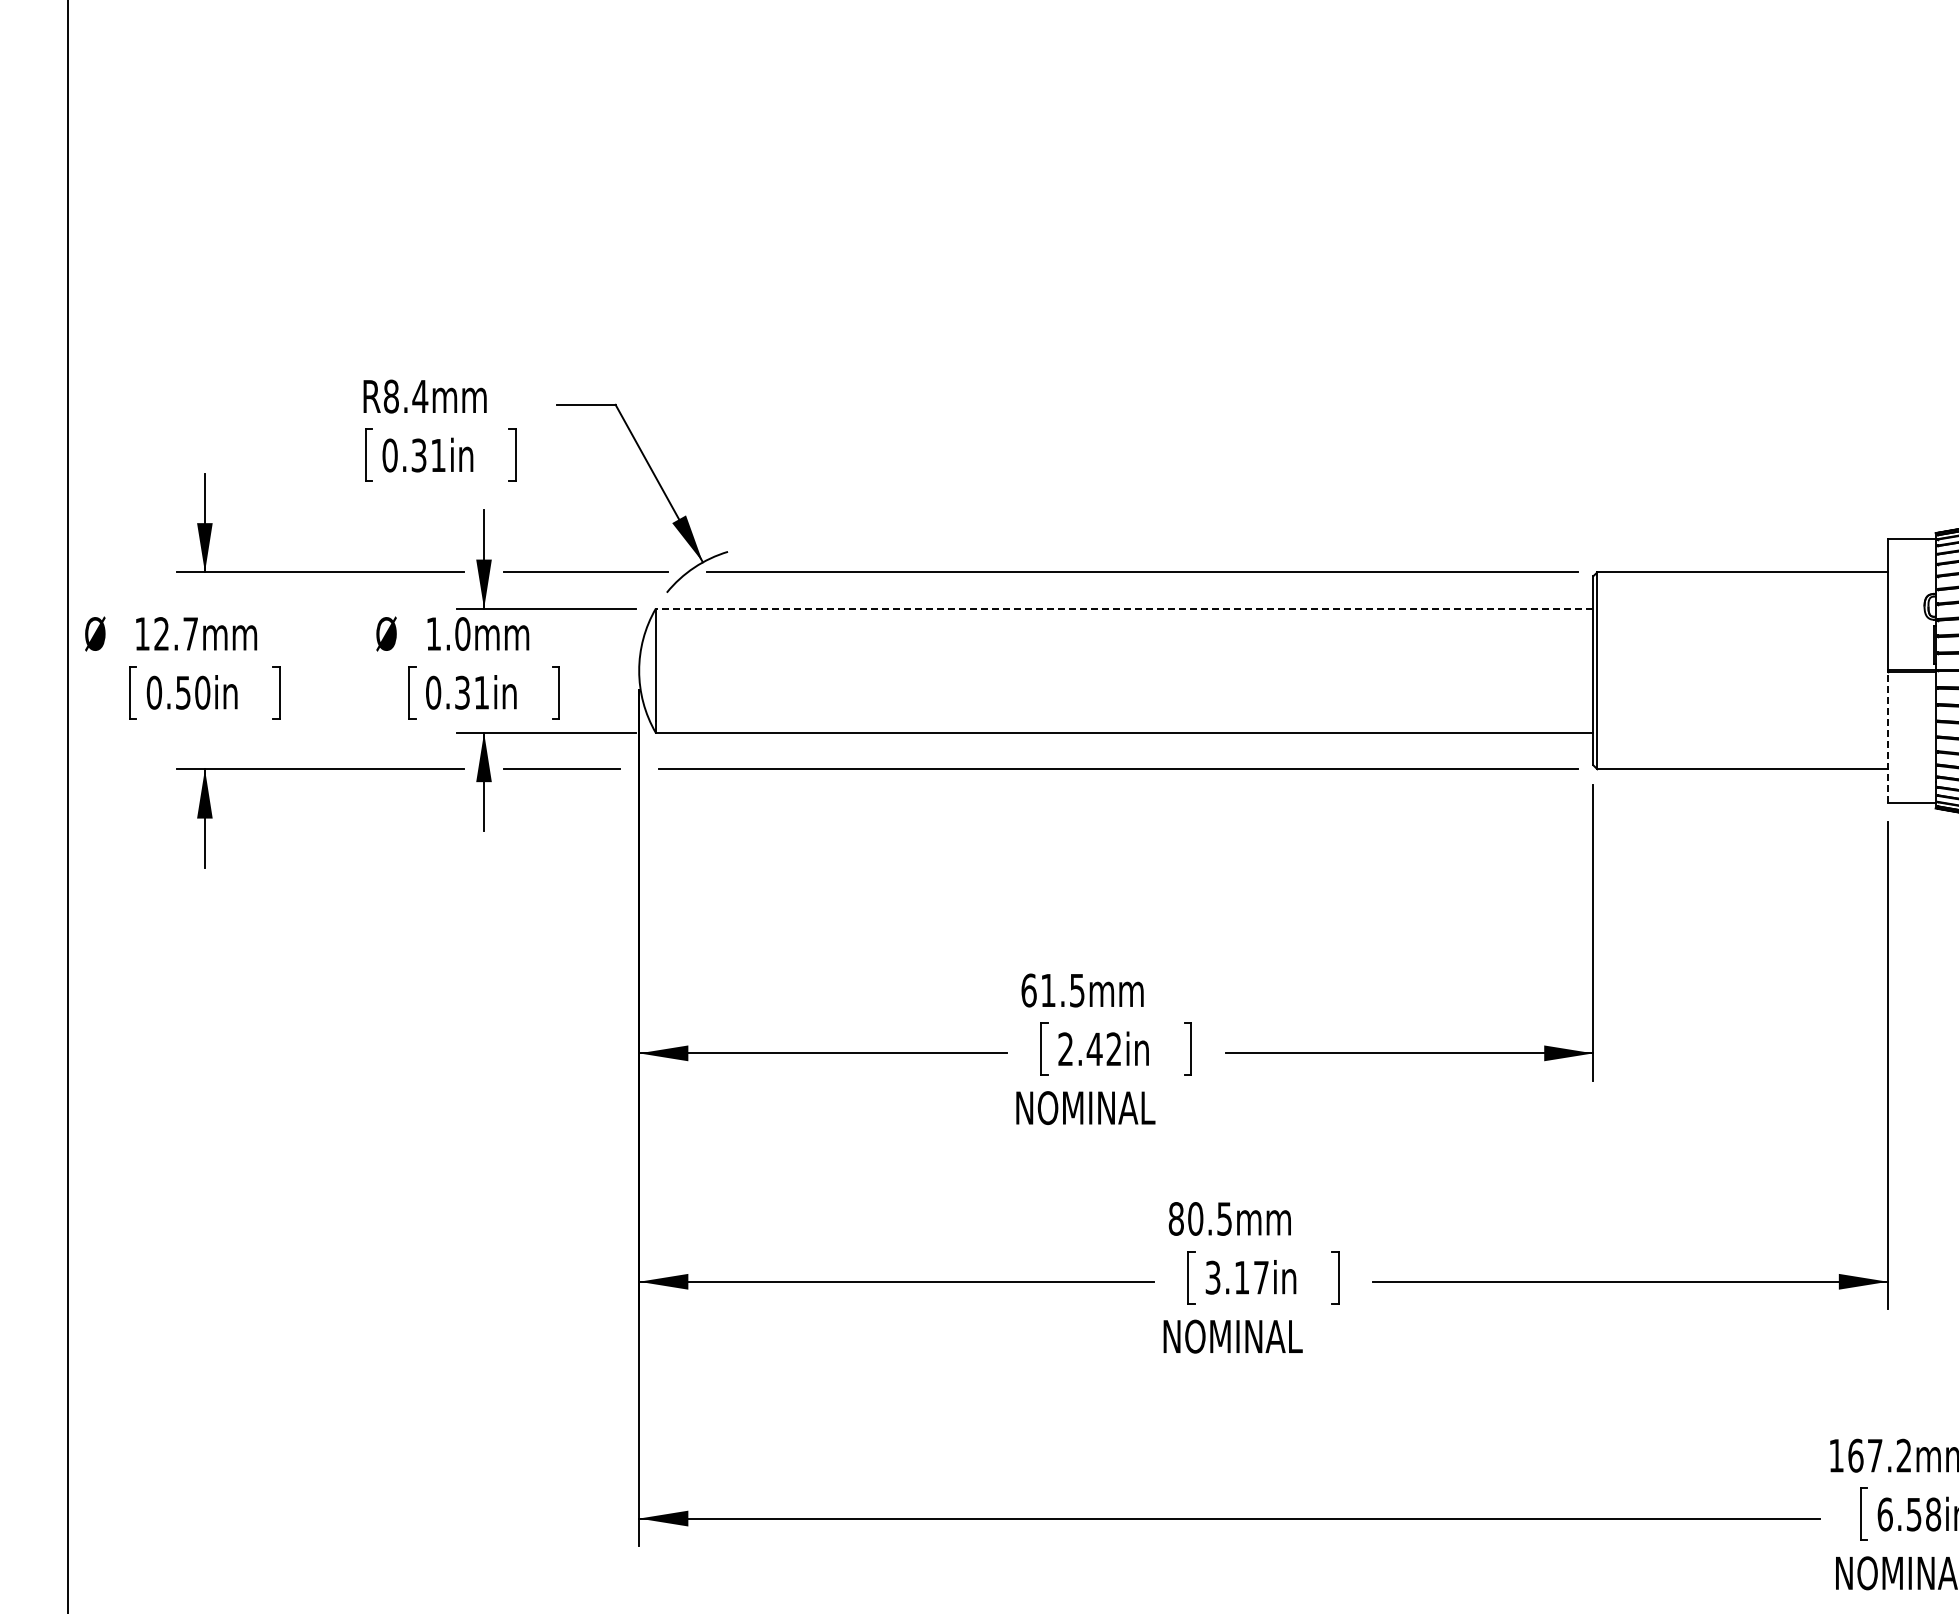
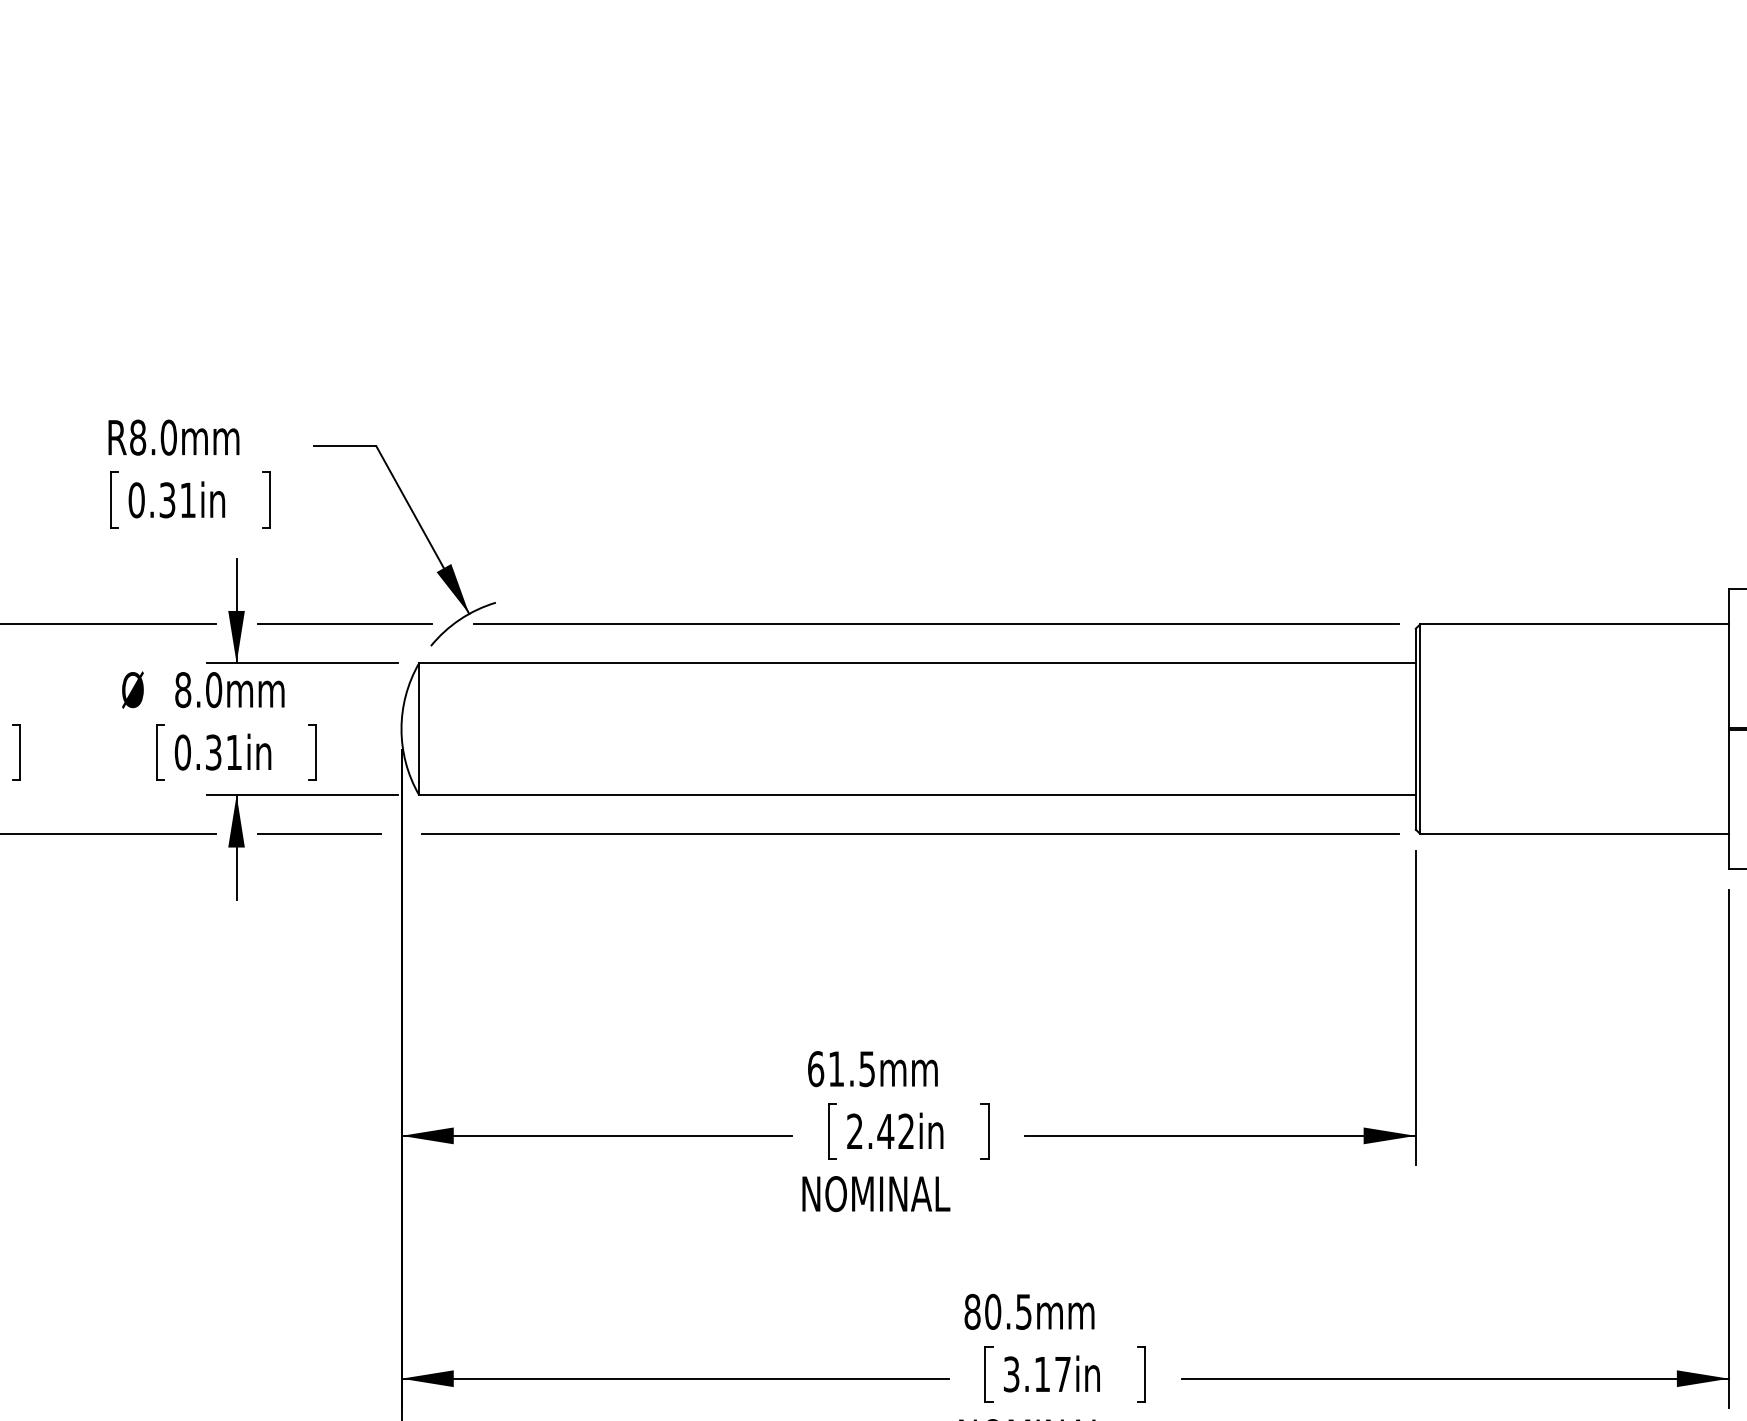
text: (420, 396) -> (169, 437), R8.4mm -> R8.0mm
line: (1124, 608) -> (917, 662), dashed -> solid
text: (433, 633) -> (182, 689), 1.0mm -> 8.0mm
line: (1888, 736) -> (1729, 799), dashed -> solid

